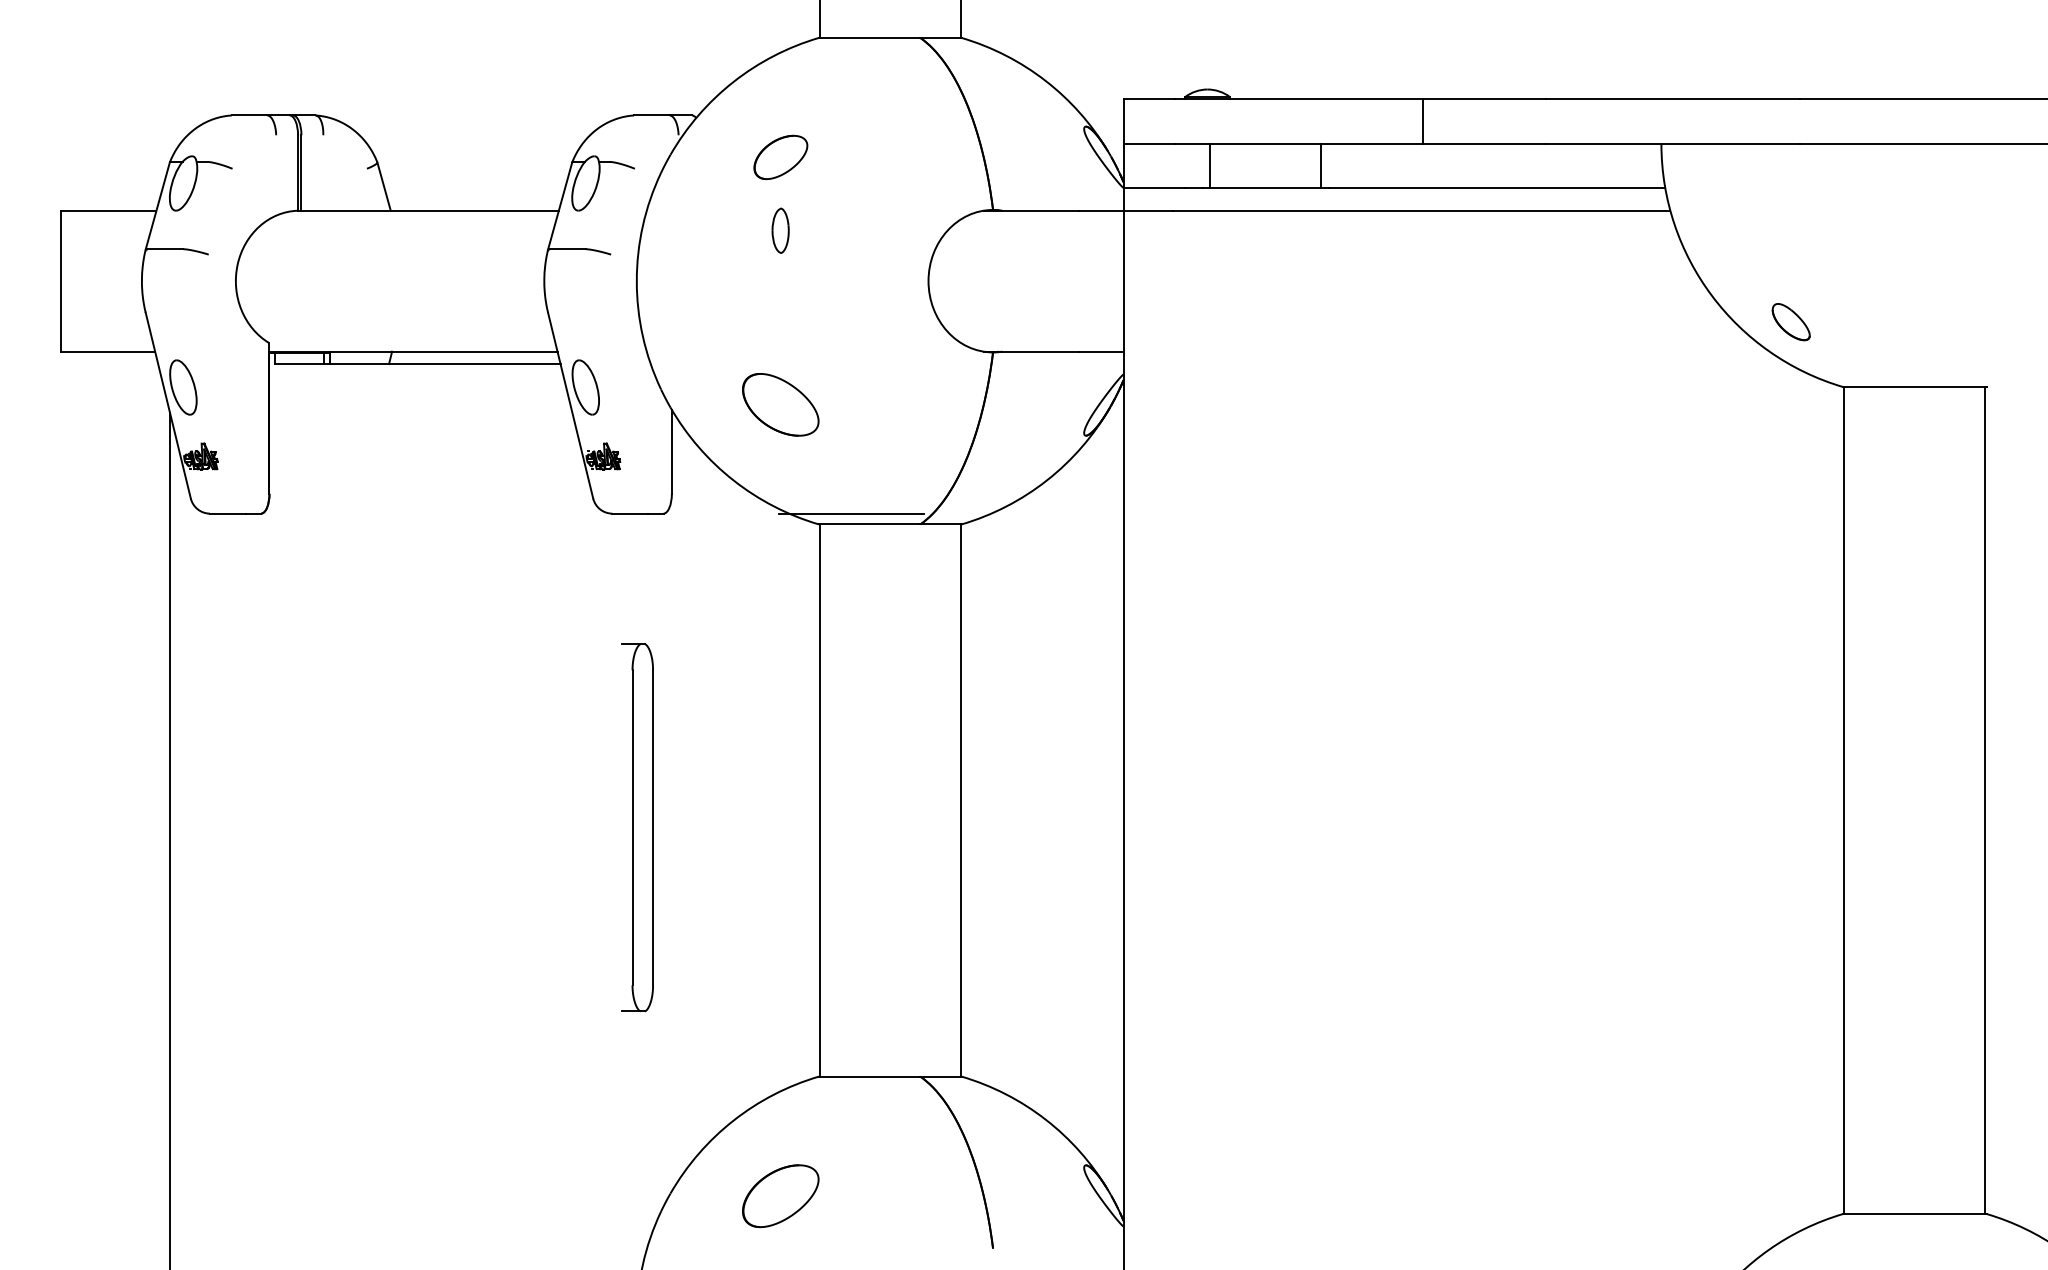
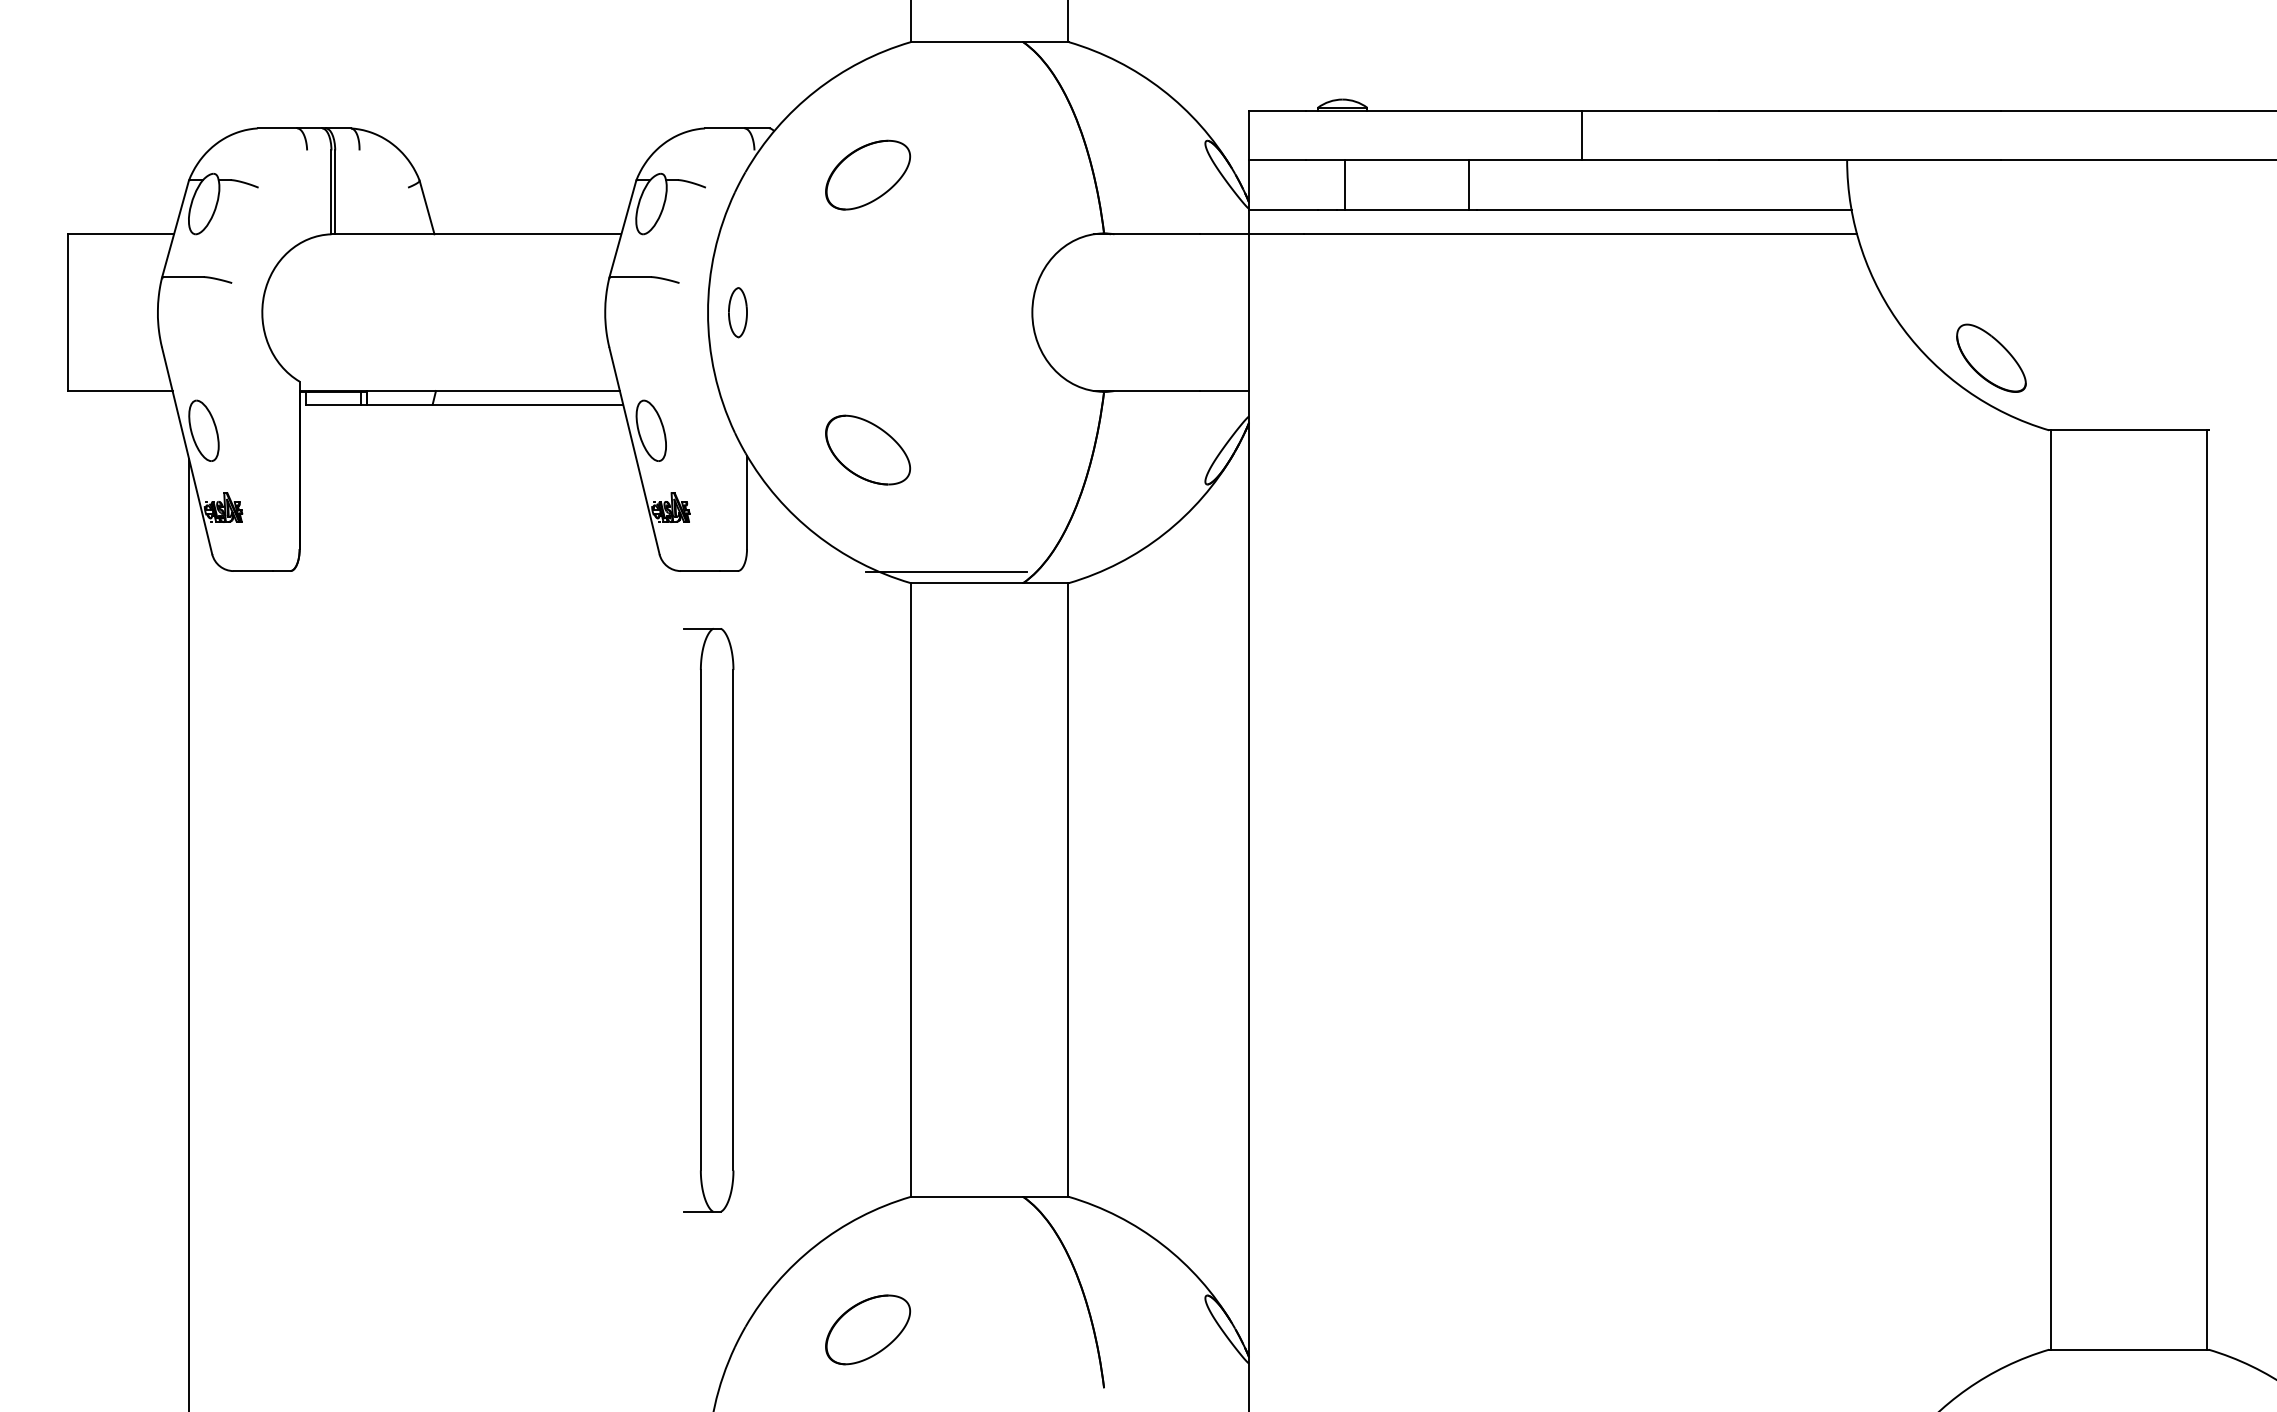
part: (781, 156) -> (868, 174), size x1.43
part: (780, 230) -> (737, 312), moved
part: (1791, 321) -> (1991, 357), size x1.67
part: (637, 827) -> (708, 920), size x1.43

